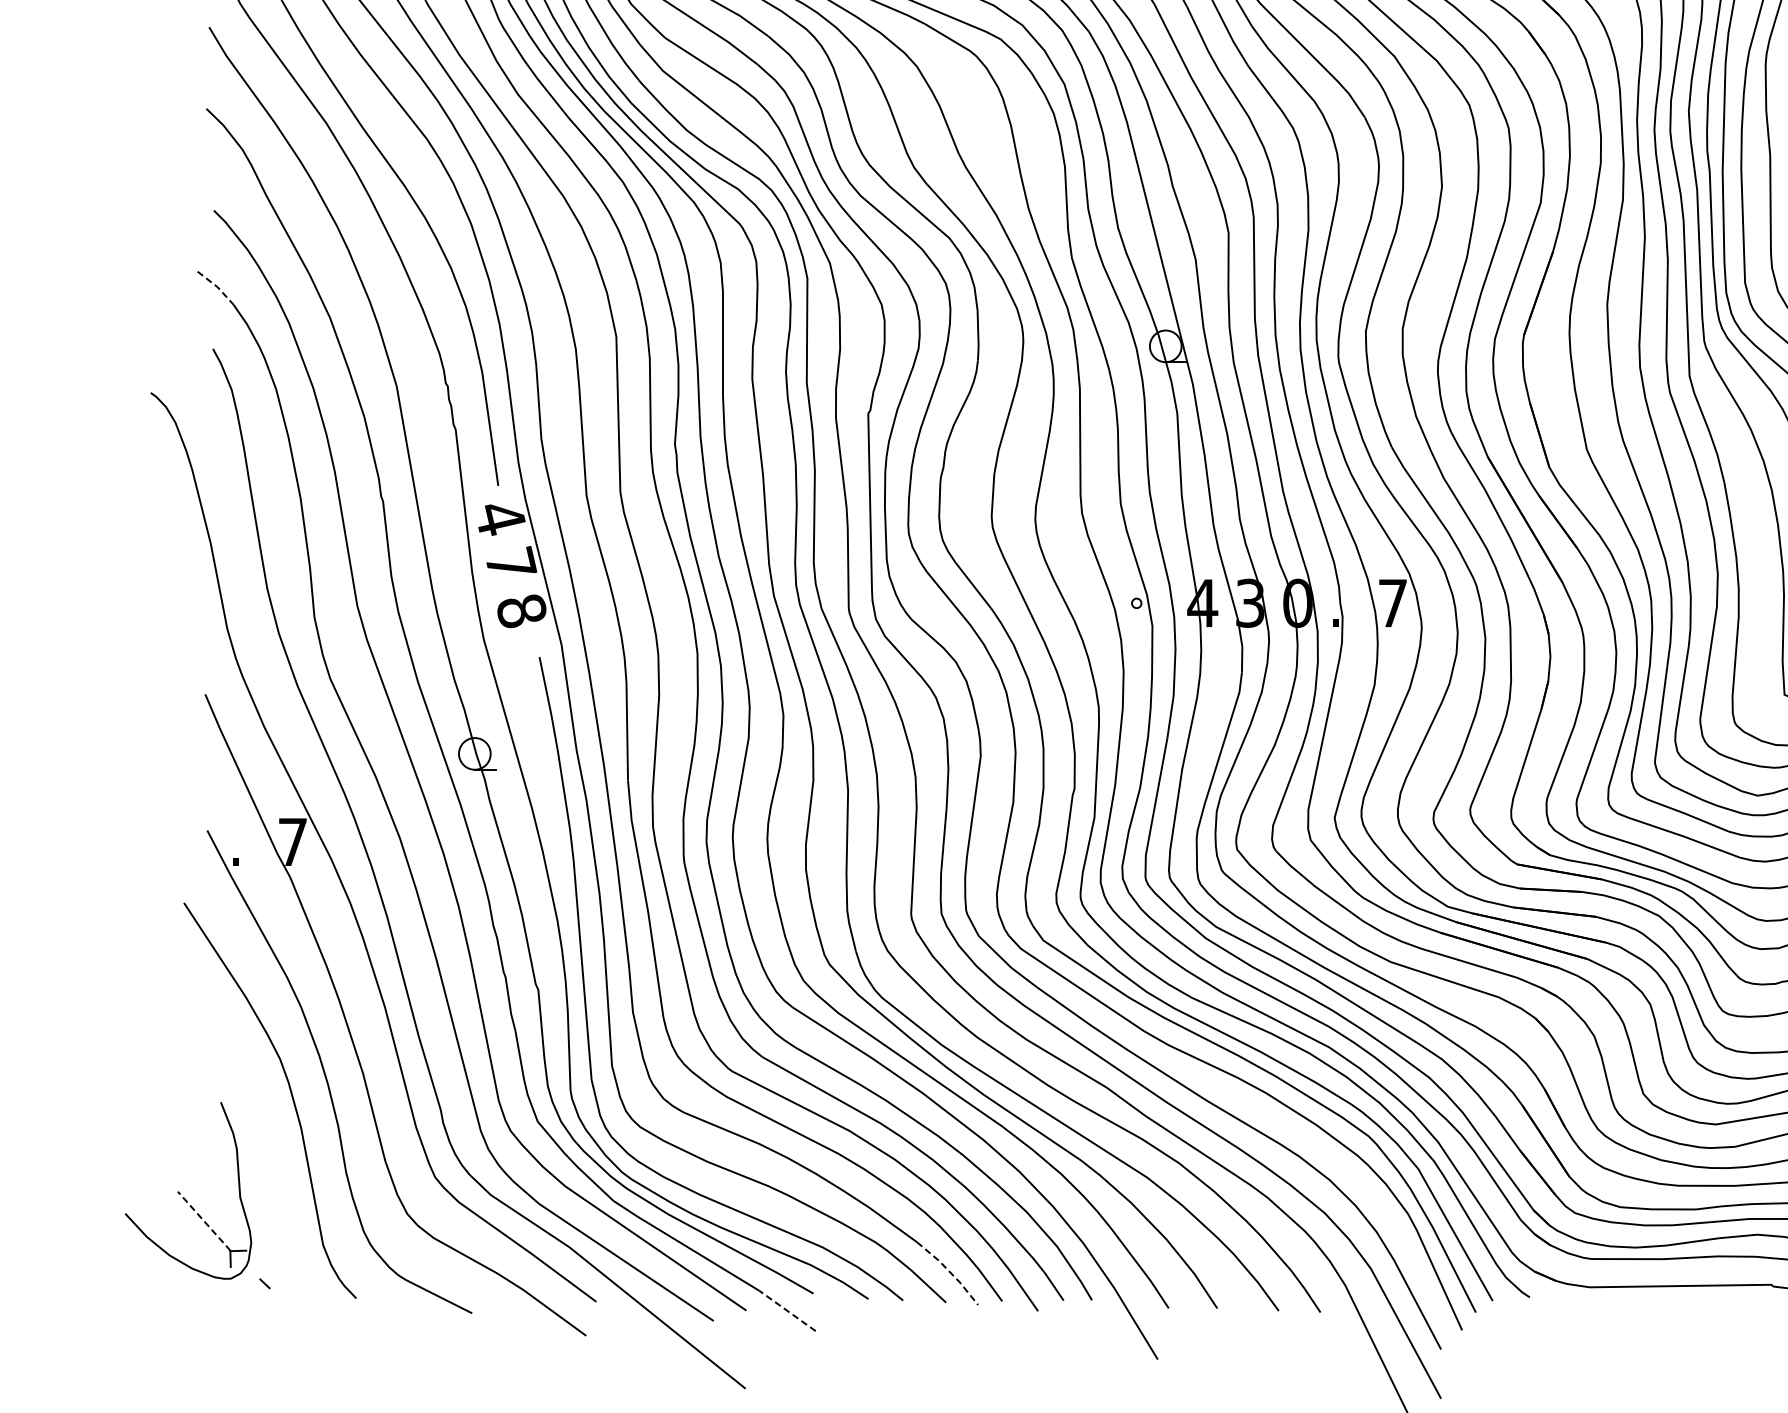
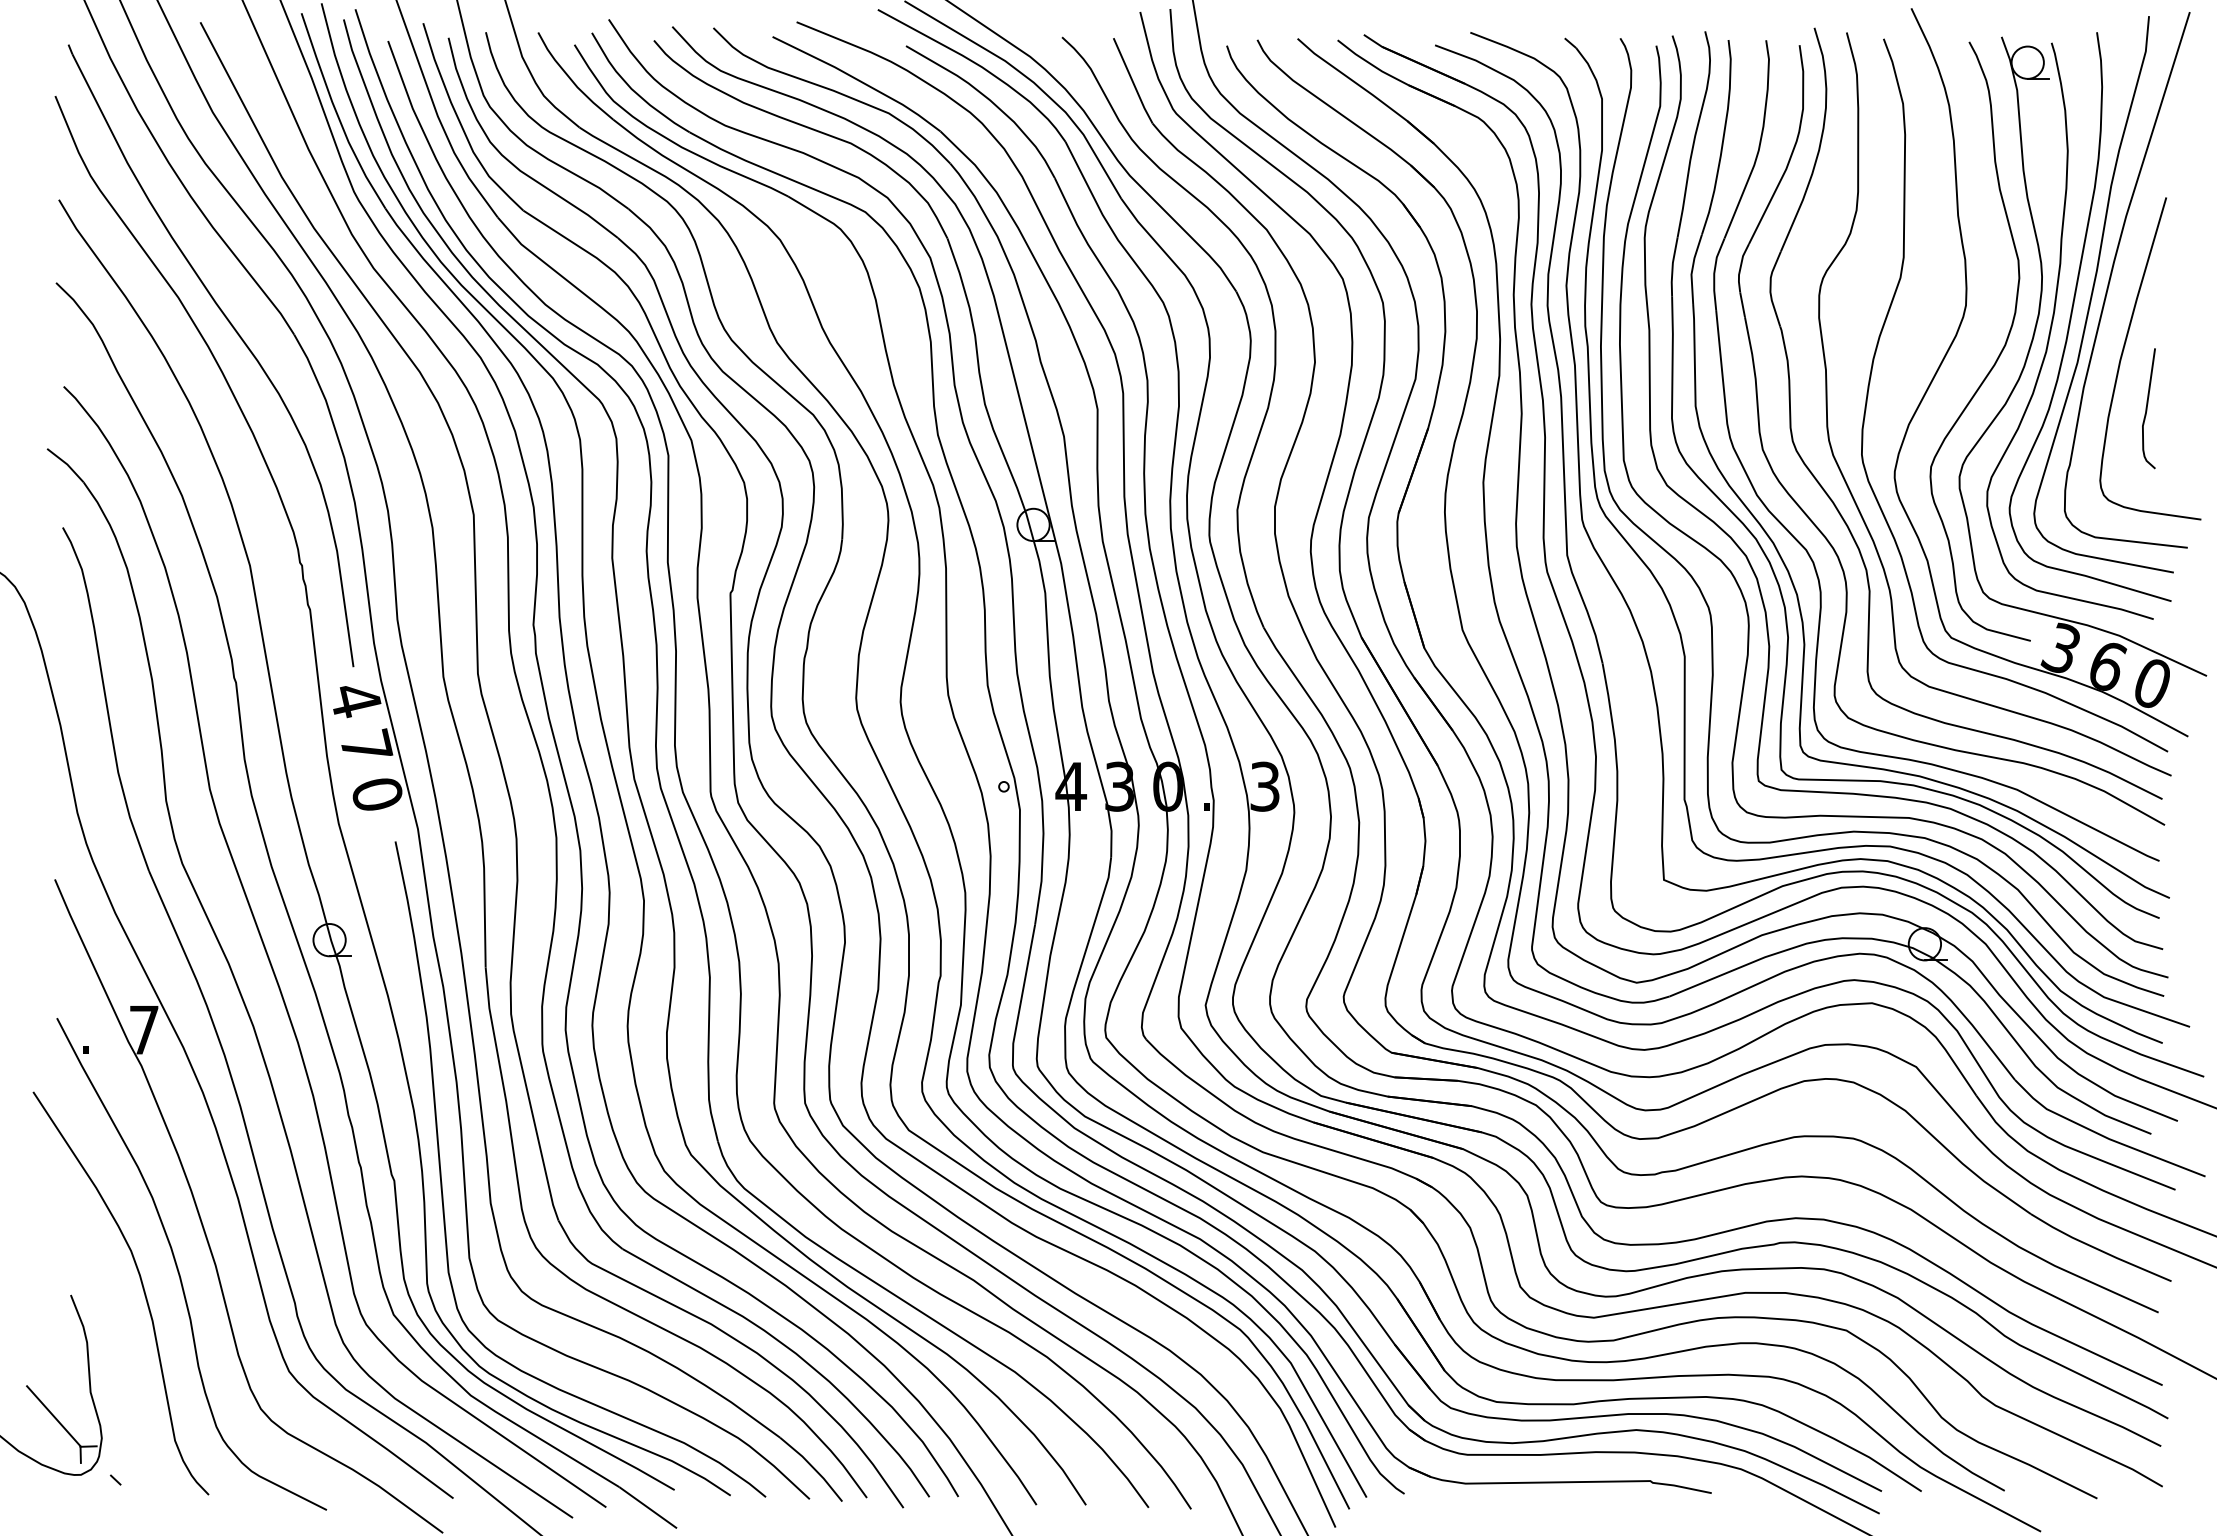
line: (217, 287) -> (67, 464), dashed -> solid
text: (1392, 603) -> (1264, 786), 7 -> 3
text: (521, 610) -> (377, 794), 8 -> 0
line: (203, 1221) -> (53, 1416), dashed -> solid
line: (949, 1271) -> (813, 1467), dashed -> solid
line: (786, 1310) -> (647, 1507), dashed -> solid

